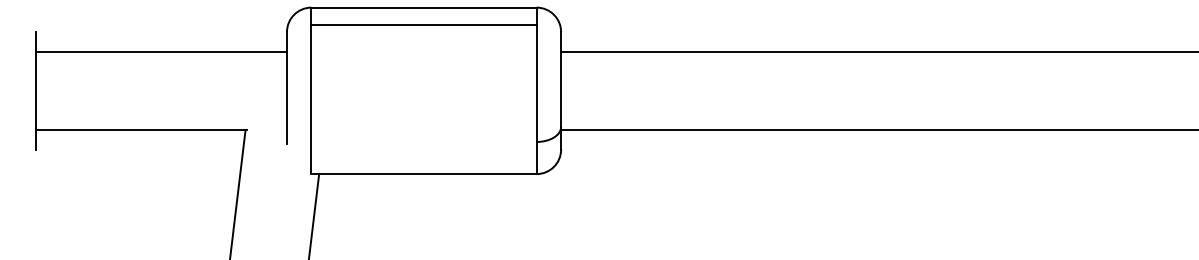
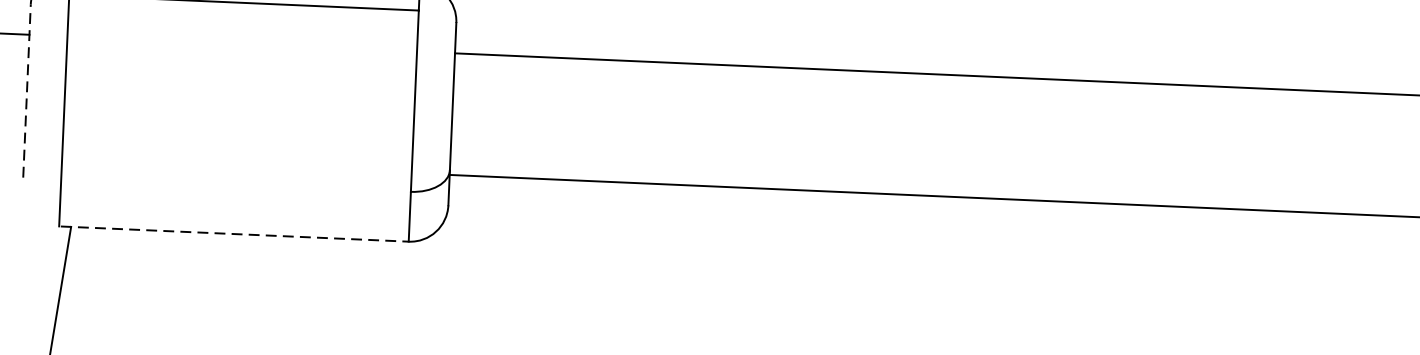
line: (286, 87) -> (26, 90), solid -> dashed
line: (425, 174) -> (236, 234), solid -> dashed

